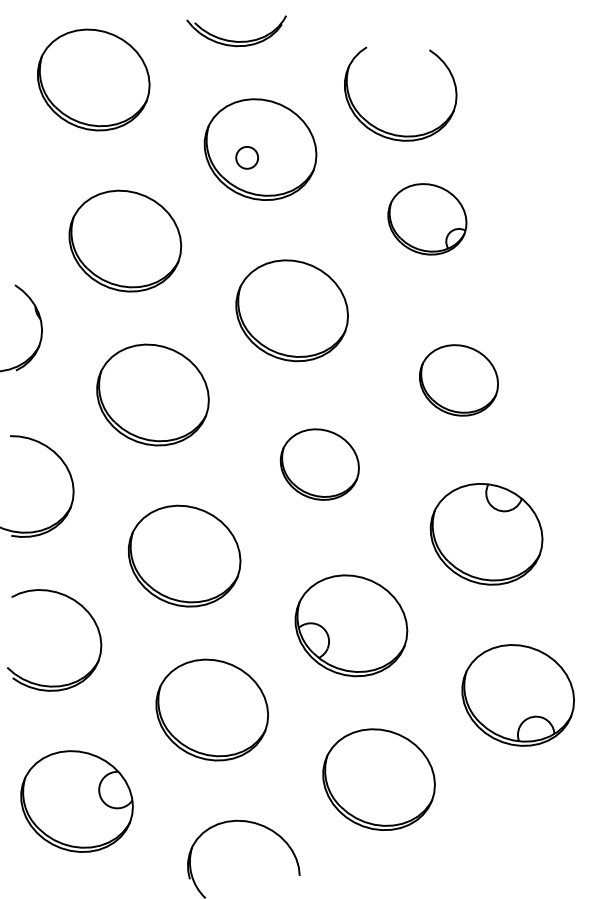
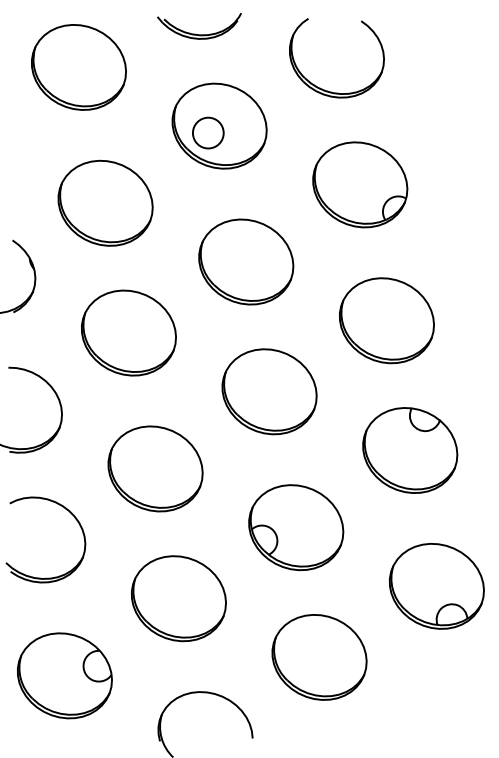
part: (384, 130) -> (323, 88), moved
circle: (246, 157) -> (207, 132), size x1.67
part: (427, 219) -> (360, 185), size x1.43
part: (458, 380) -> (386, 320), size x1.43
part: (319, 464) -> (269, 391), size x1.43

